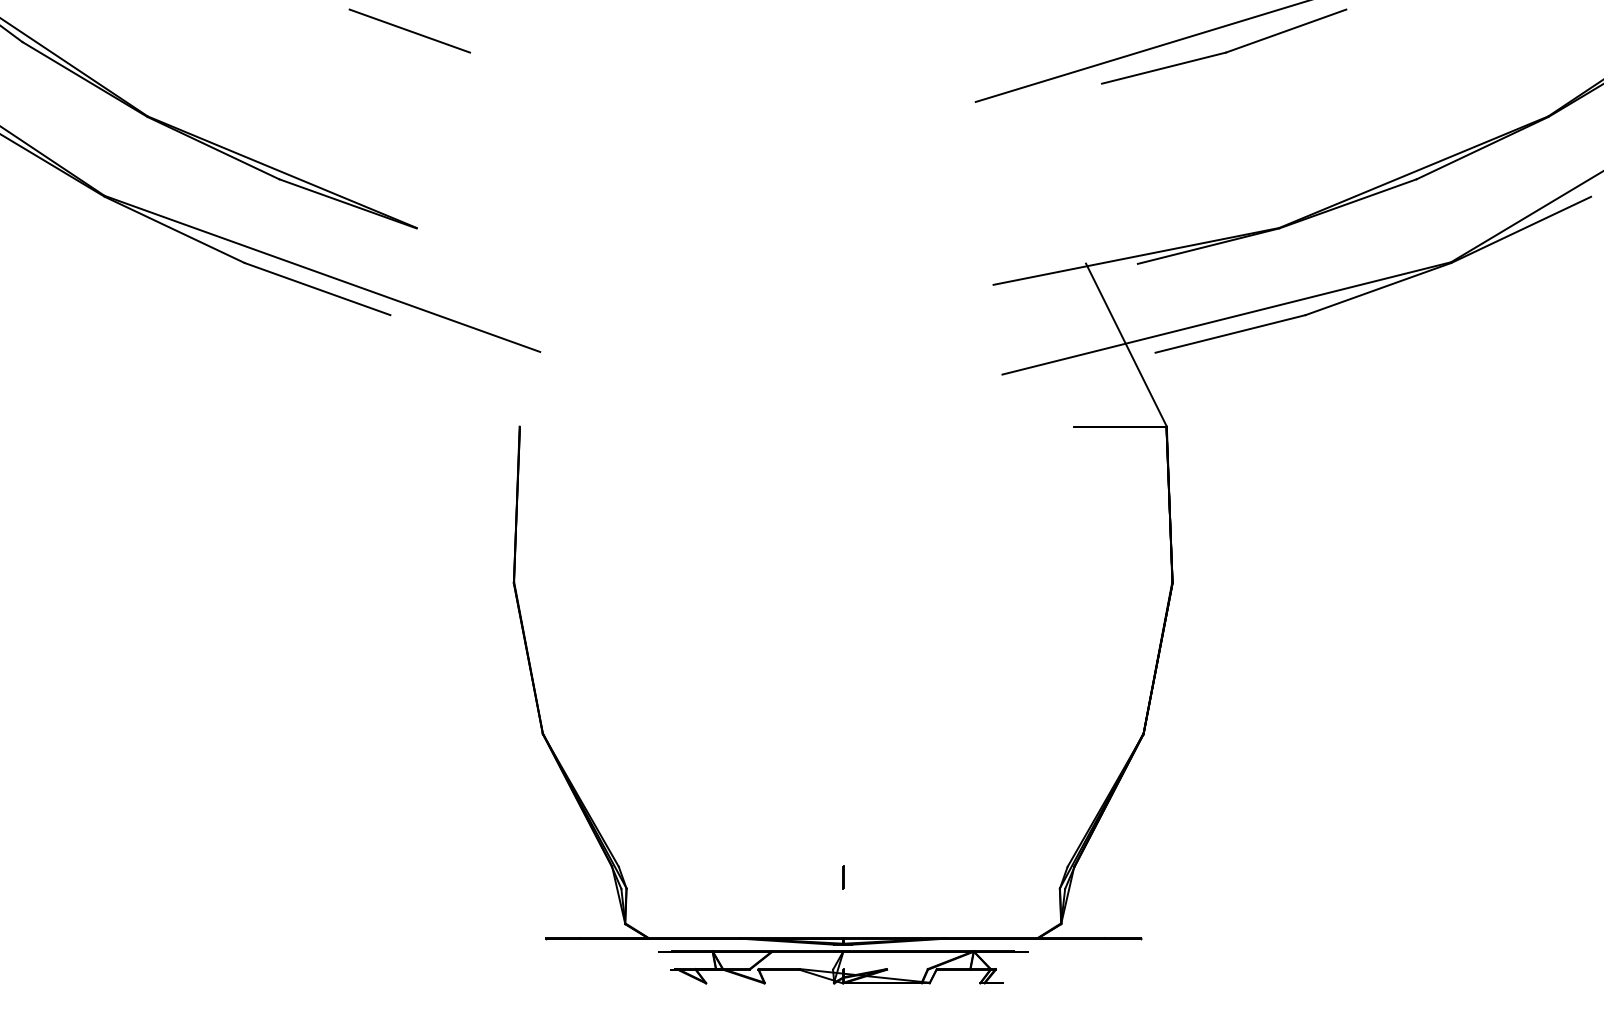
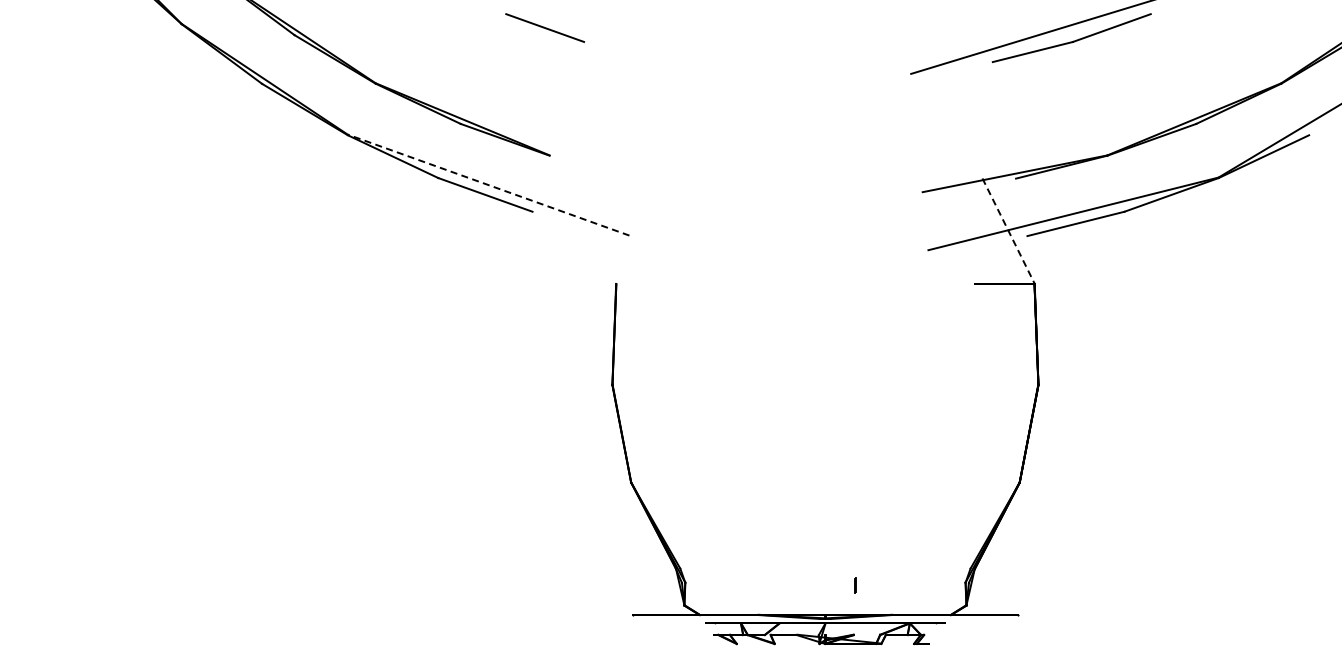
line: (322, 274) -> (488, 185), solid -> dashed
line: (1126, 345) -> (1008, 231), solid -> dashed
line: (843, 877) -> (855, 585), moved

